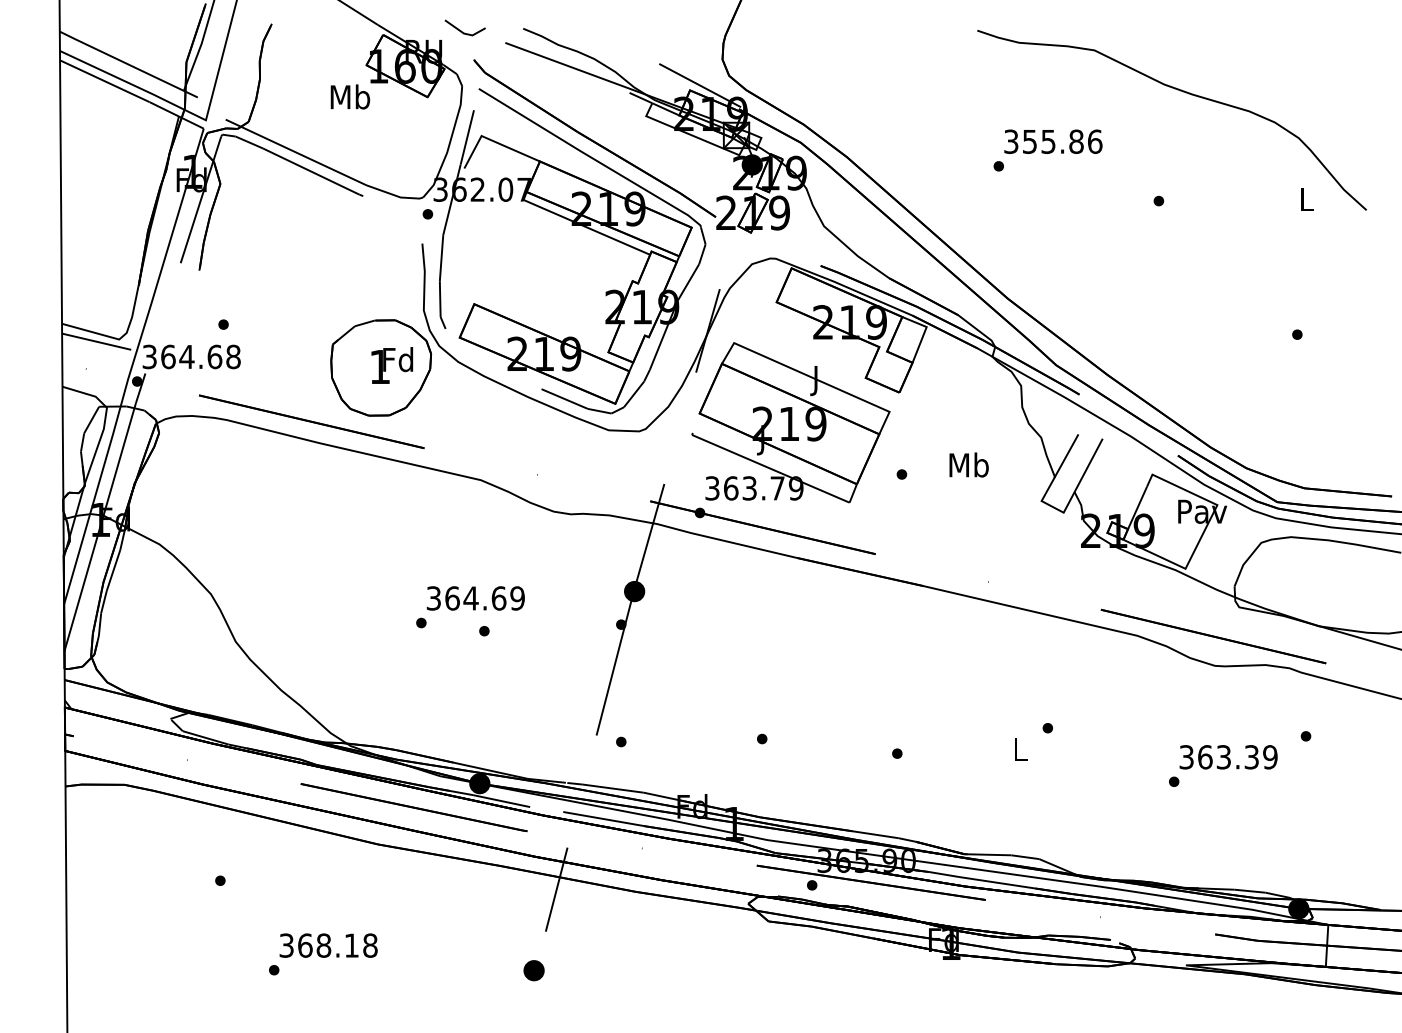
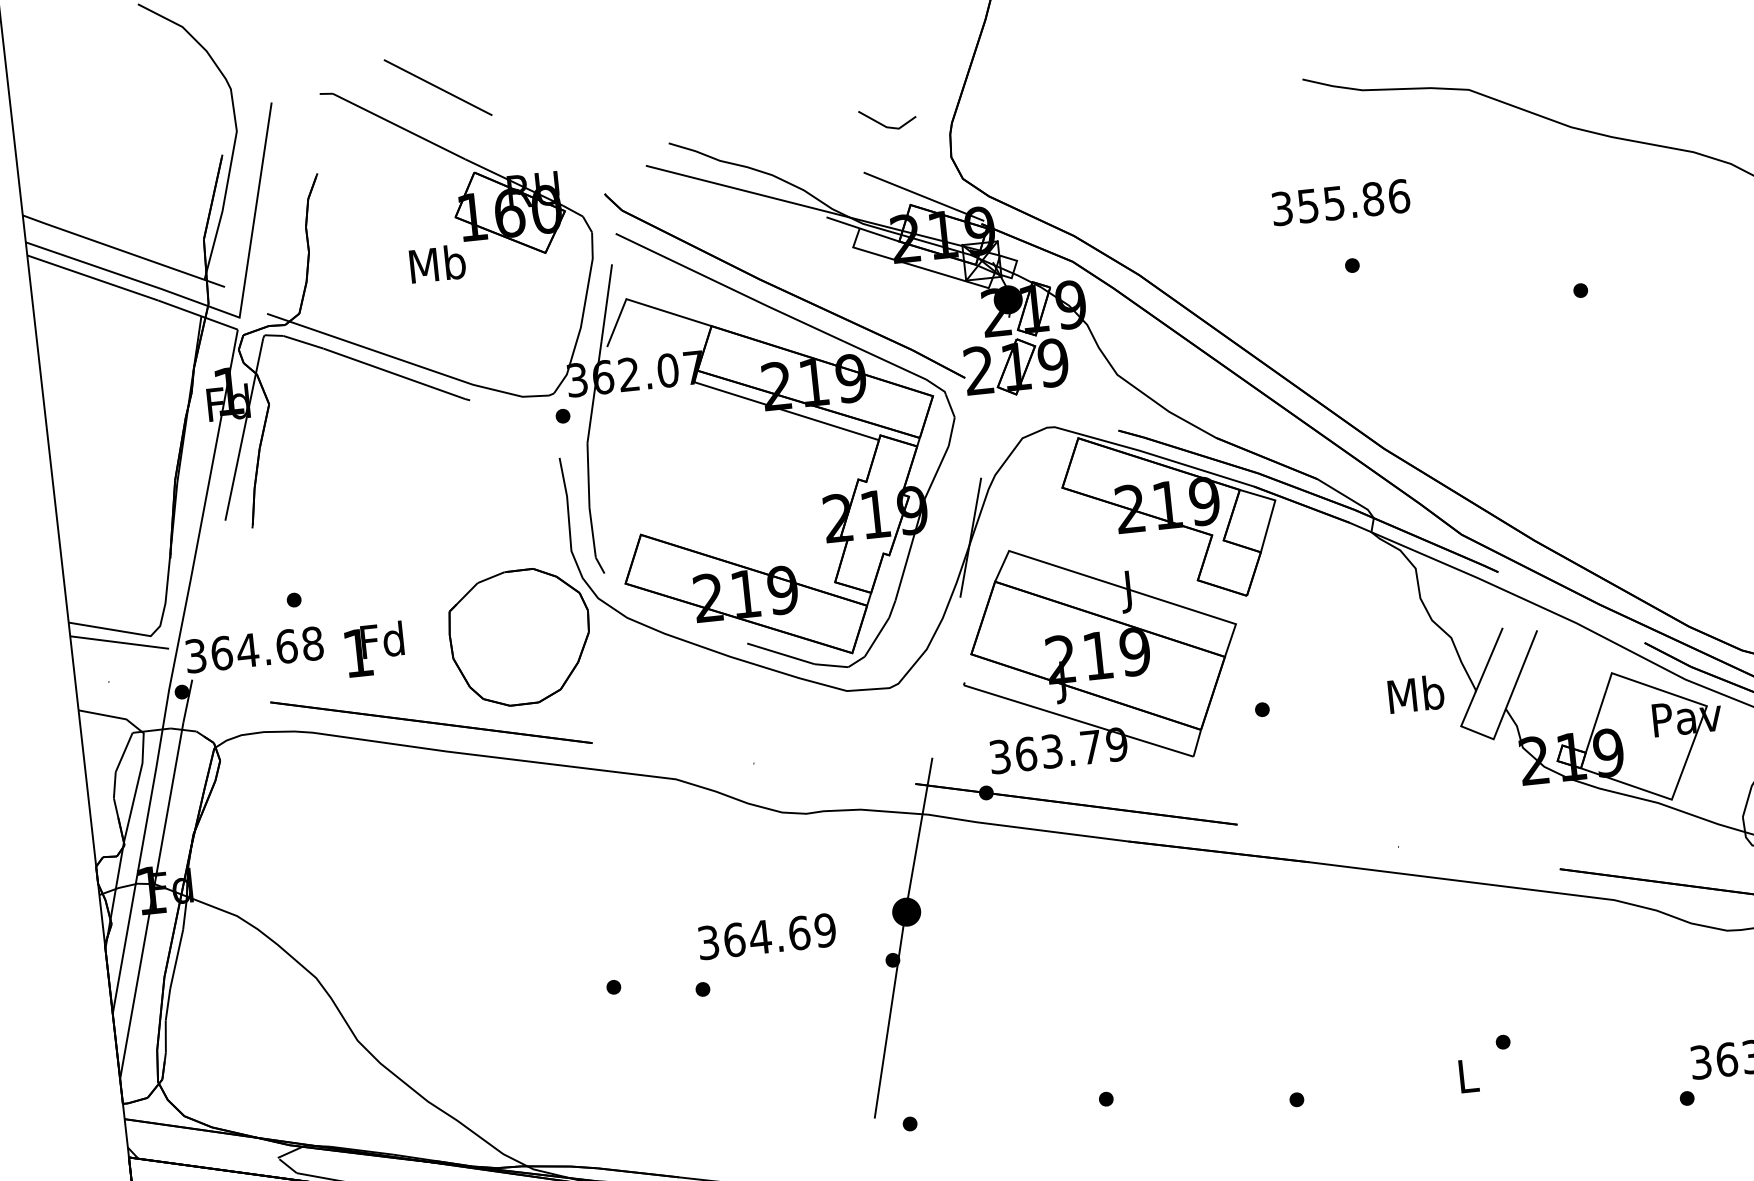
line: (461, 30) -> (882, 123), moved
text: (1053, 141) -> (1341, 202), moved
text: (392, 365) -> (375, 649), moved
text: (968, 464) -> (1415, 693), moved
text: (475, 598) -> (766, 936), moved

